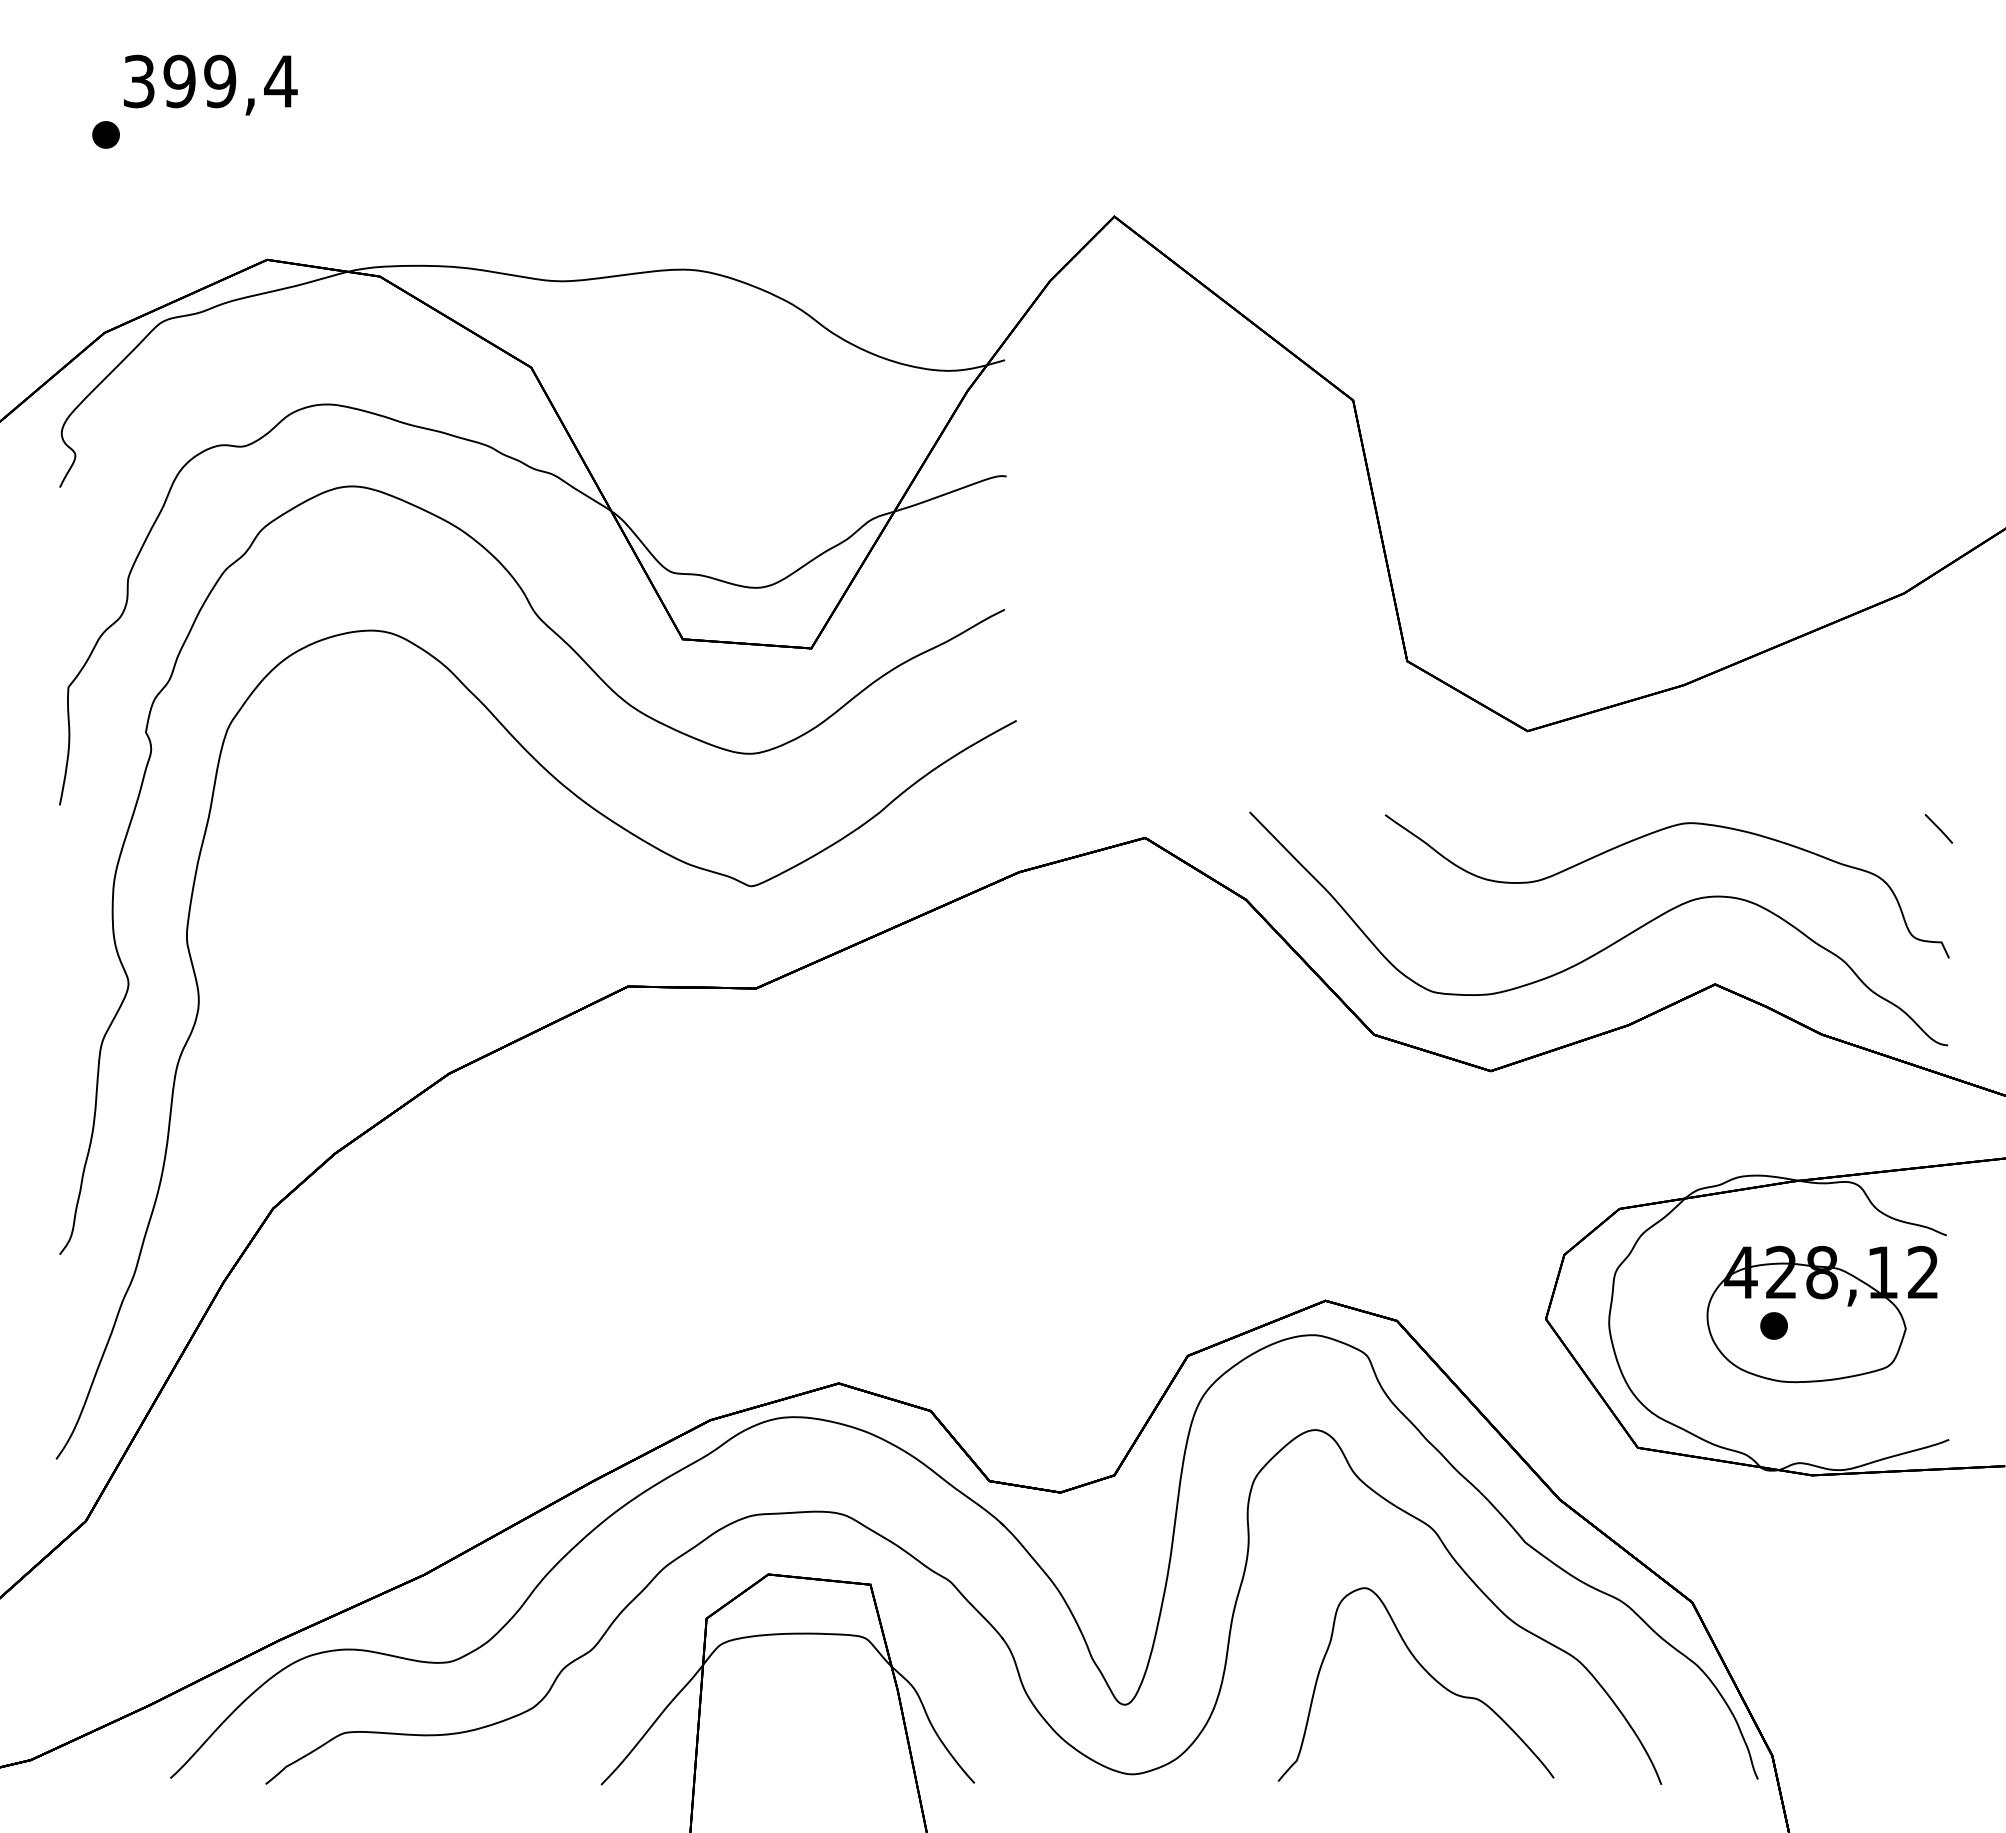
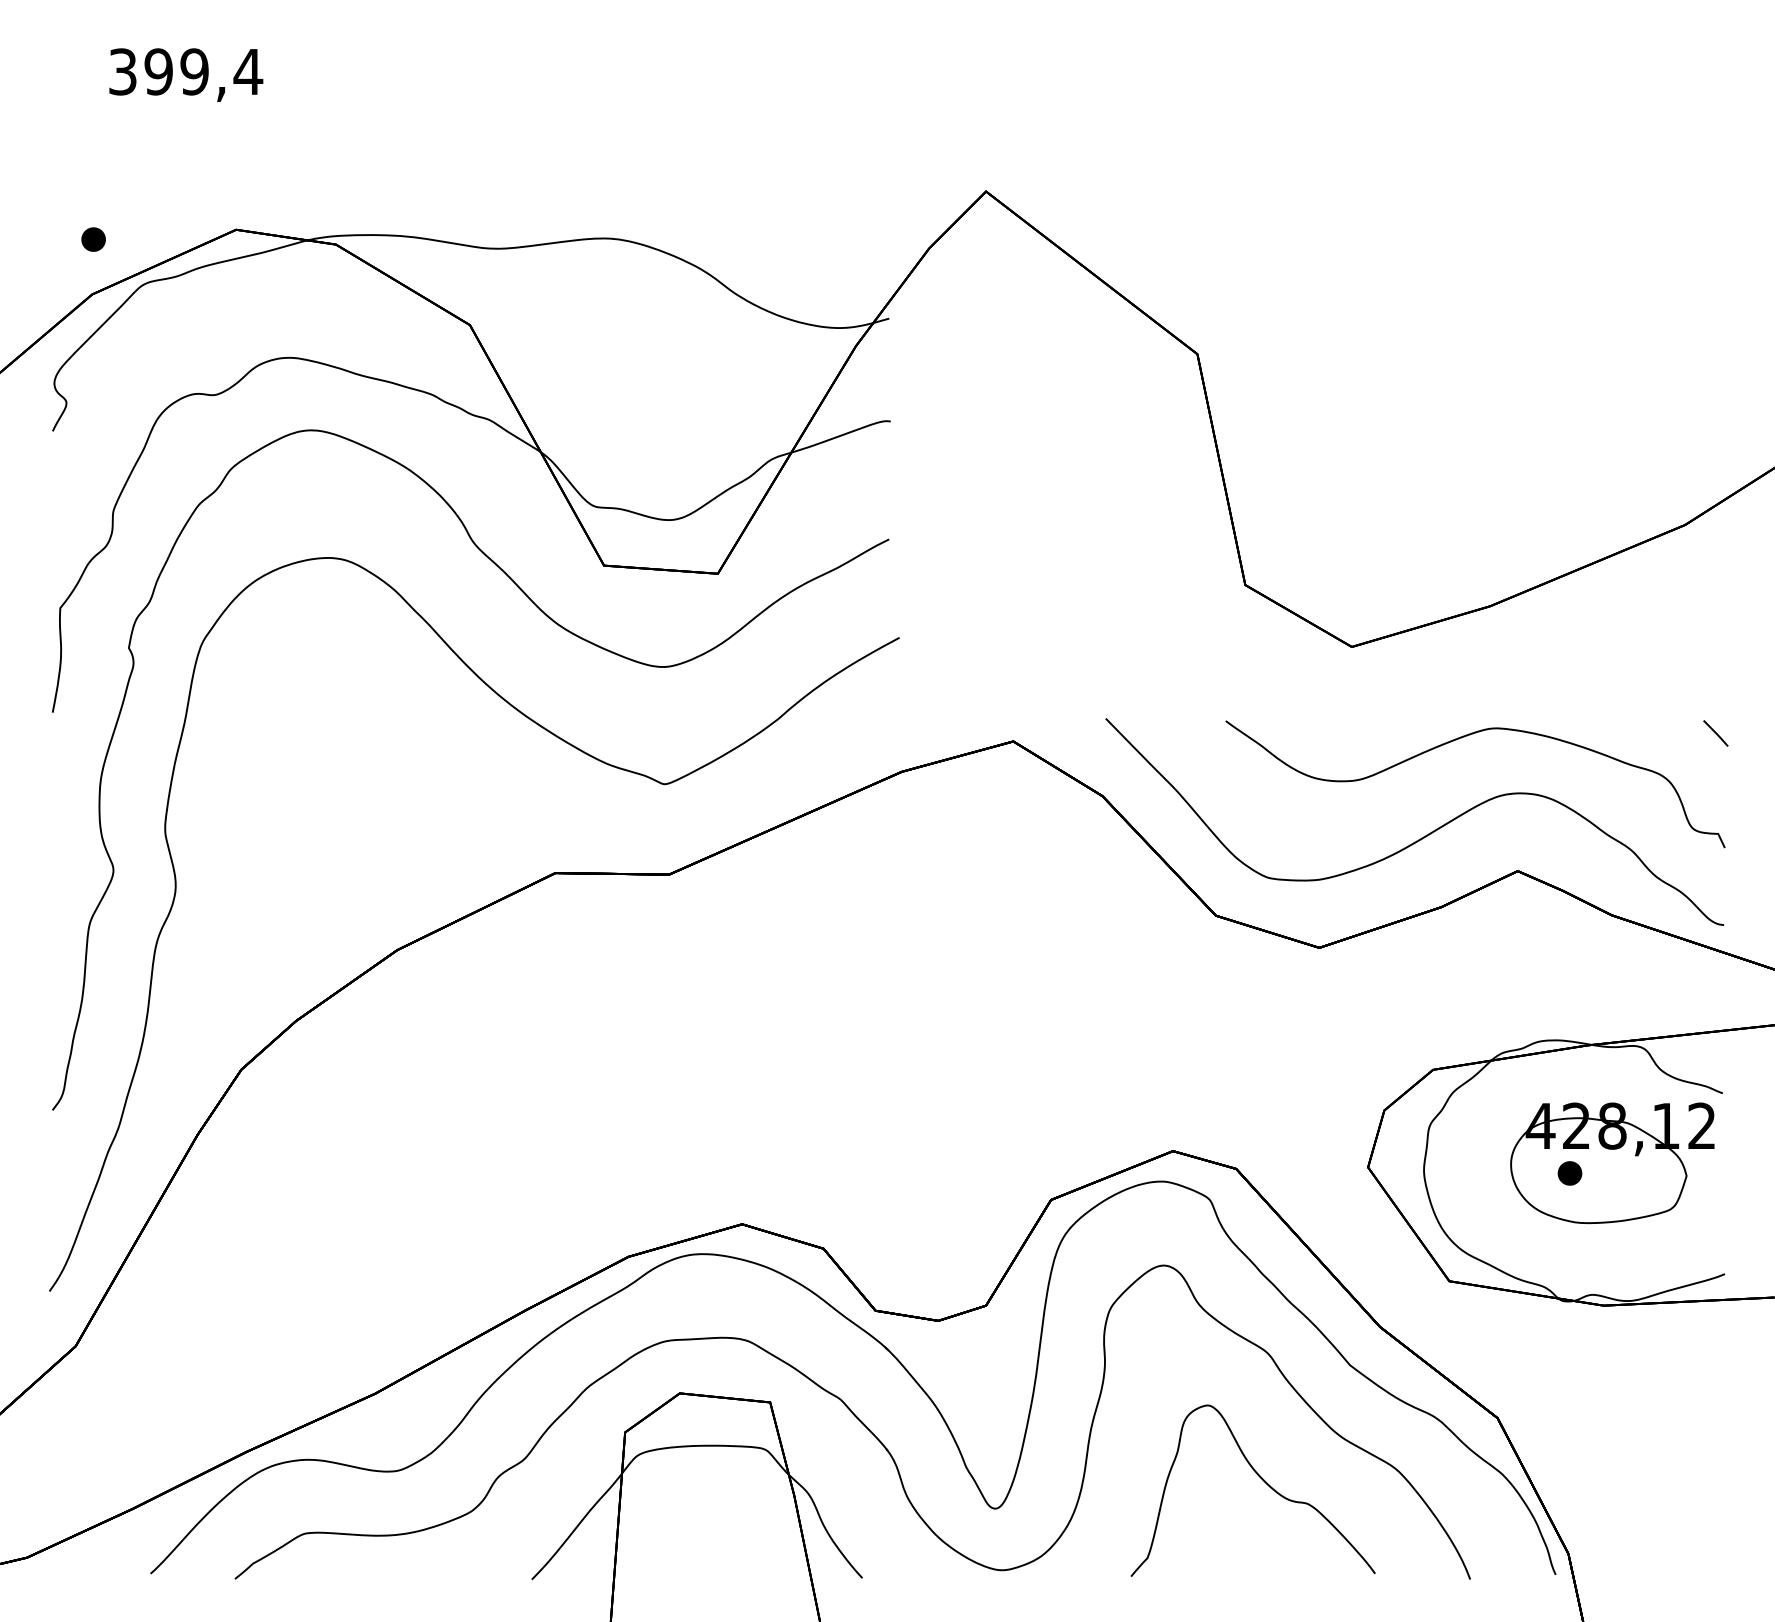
part: (105, 134) -> (93, 239), moved

